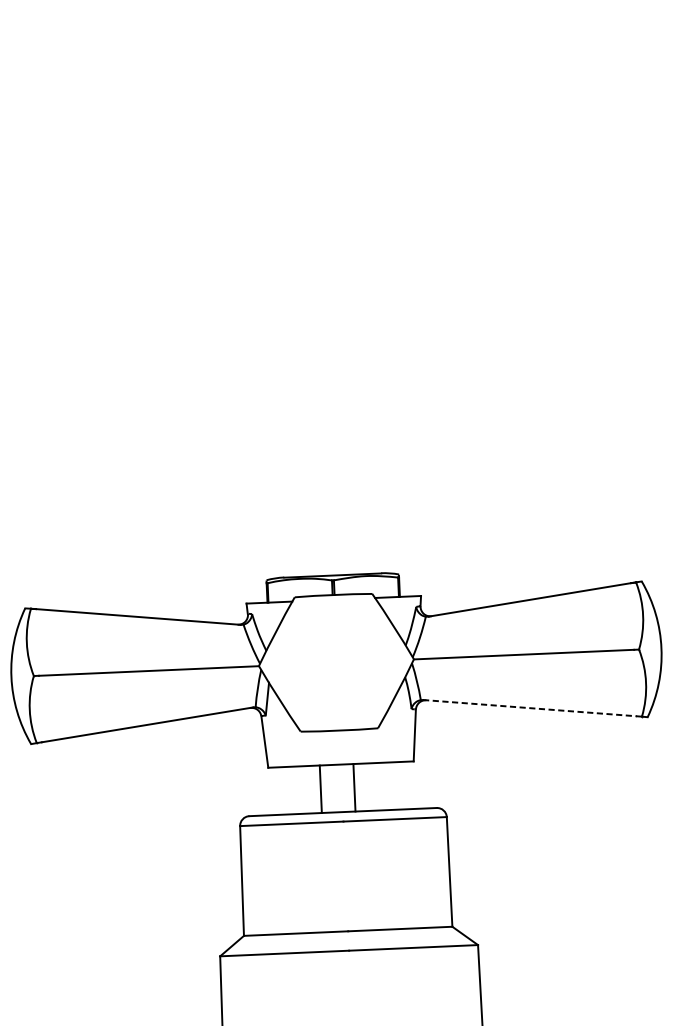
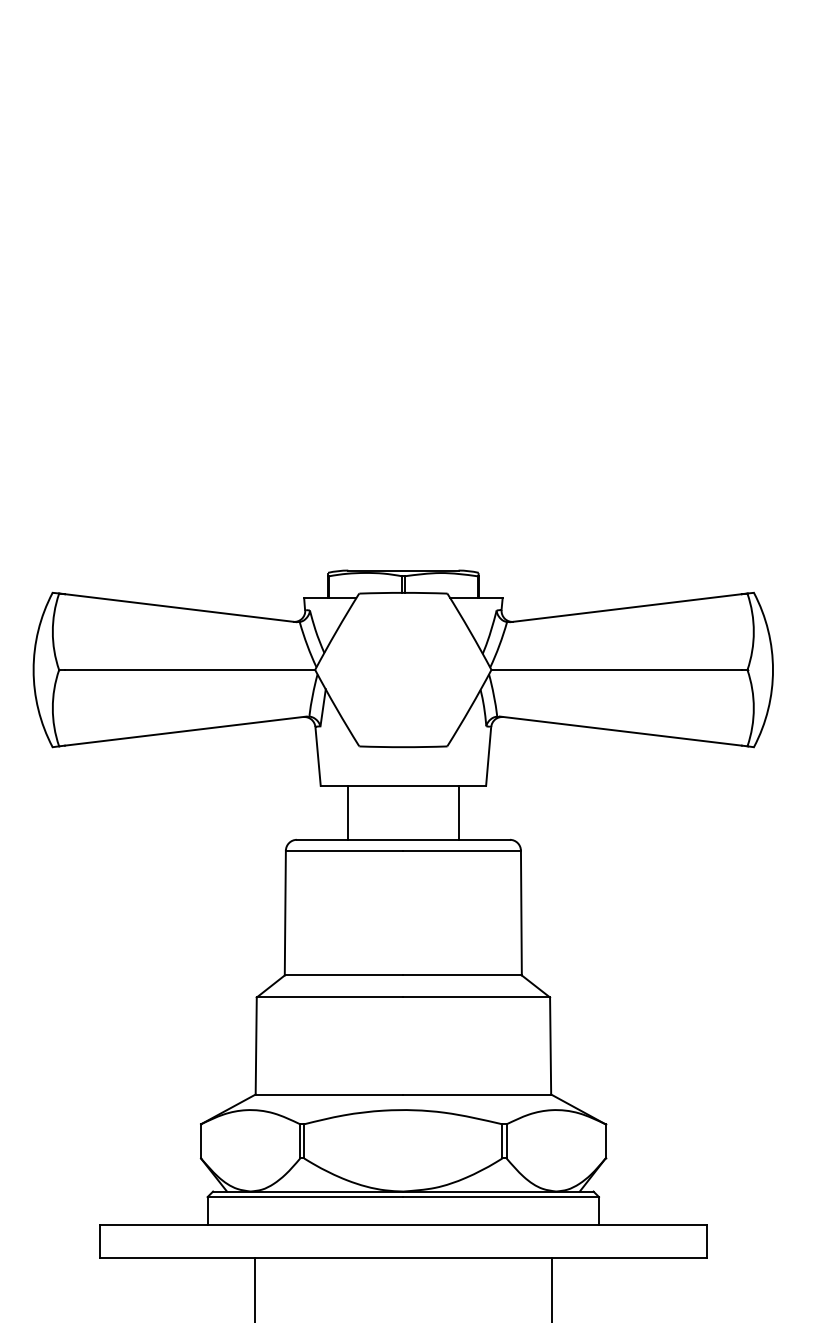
line: (529, 708) -> (620, 731), dashed -> solid
line: (354, 787) -> (458, 812), moved
line: (320, 788) -> (348, 812), moved

